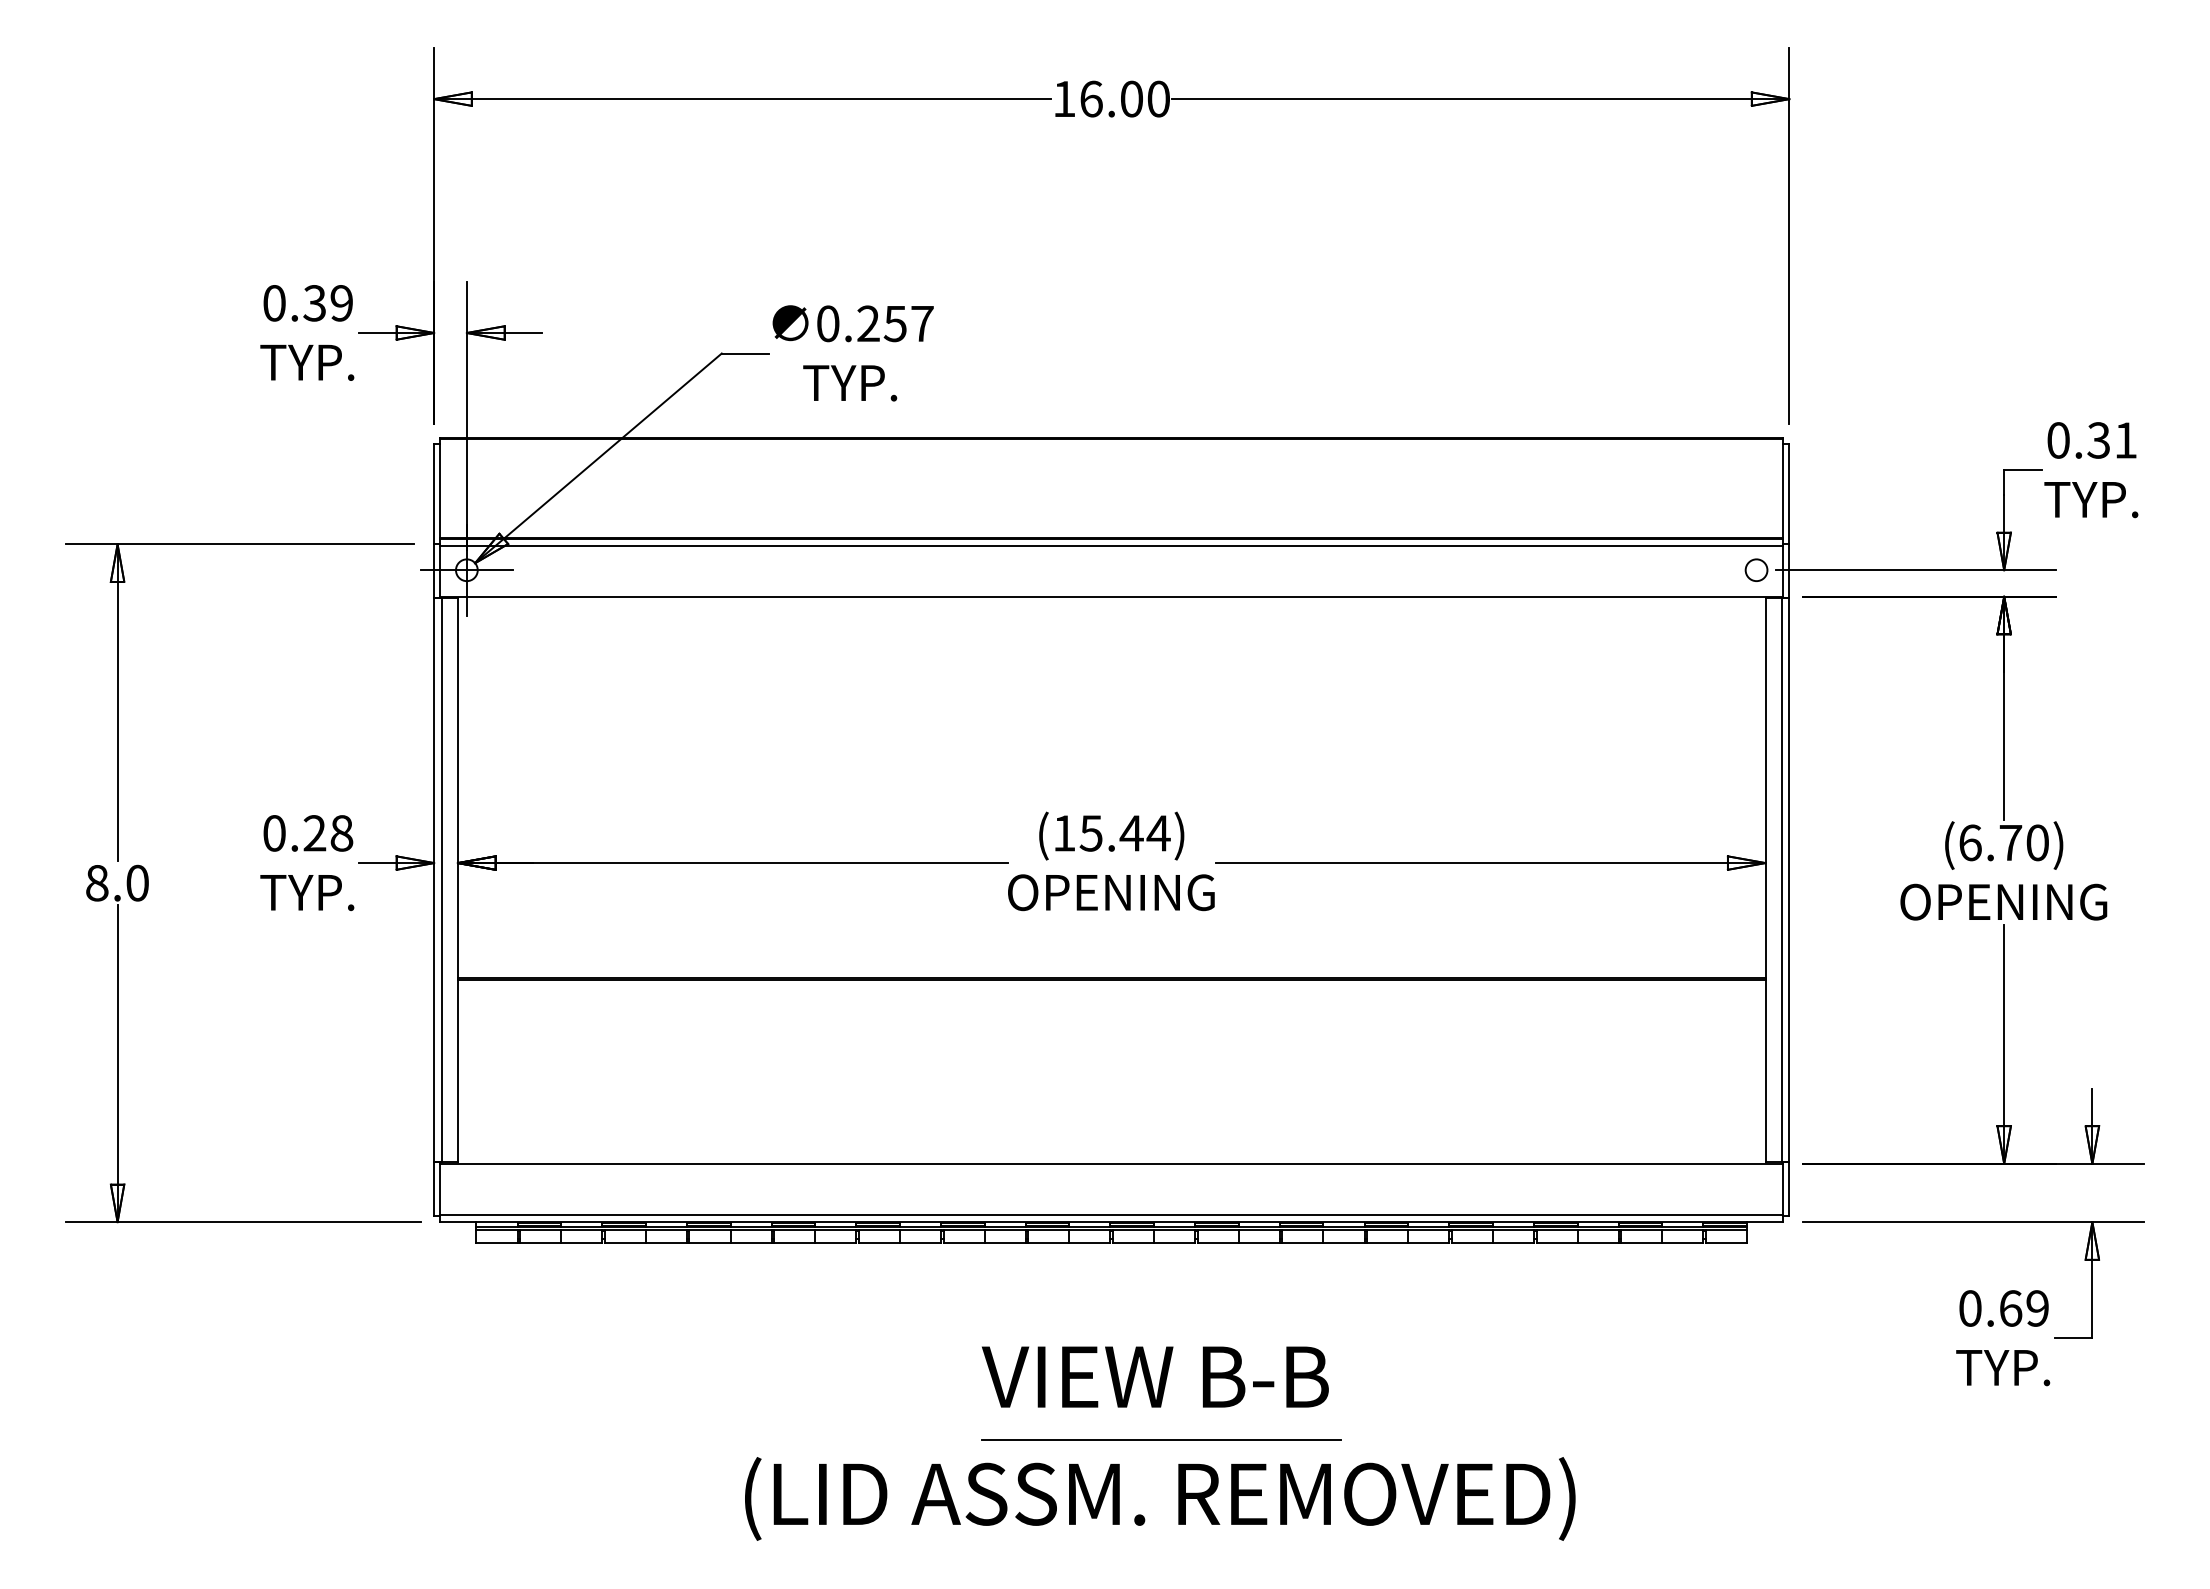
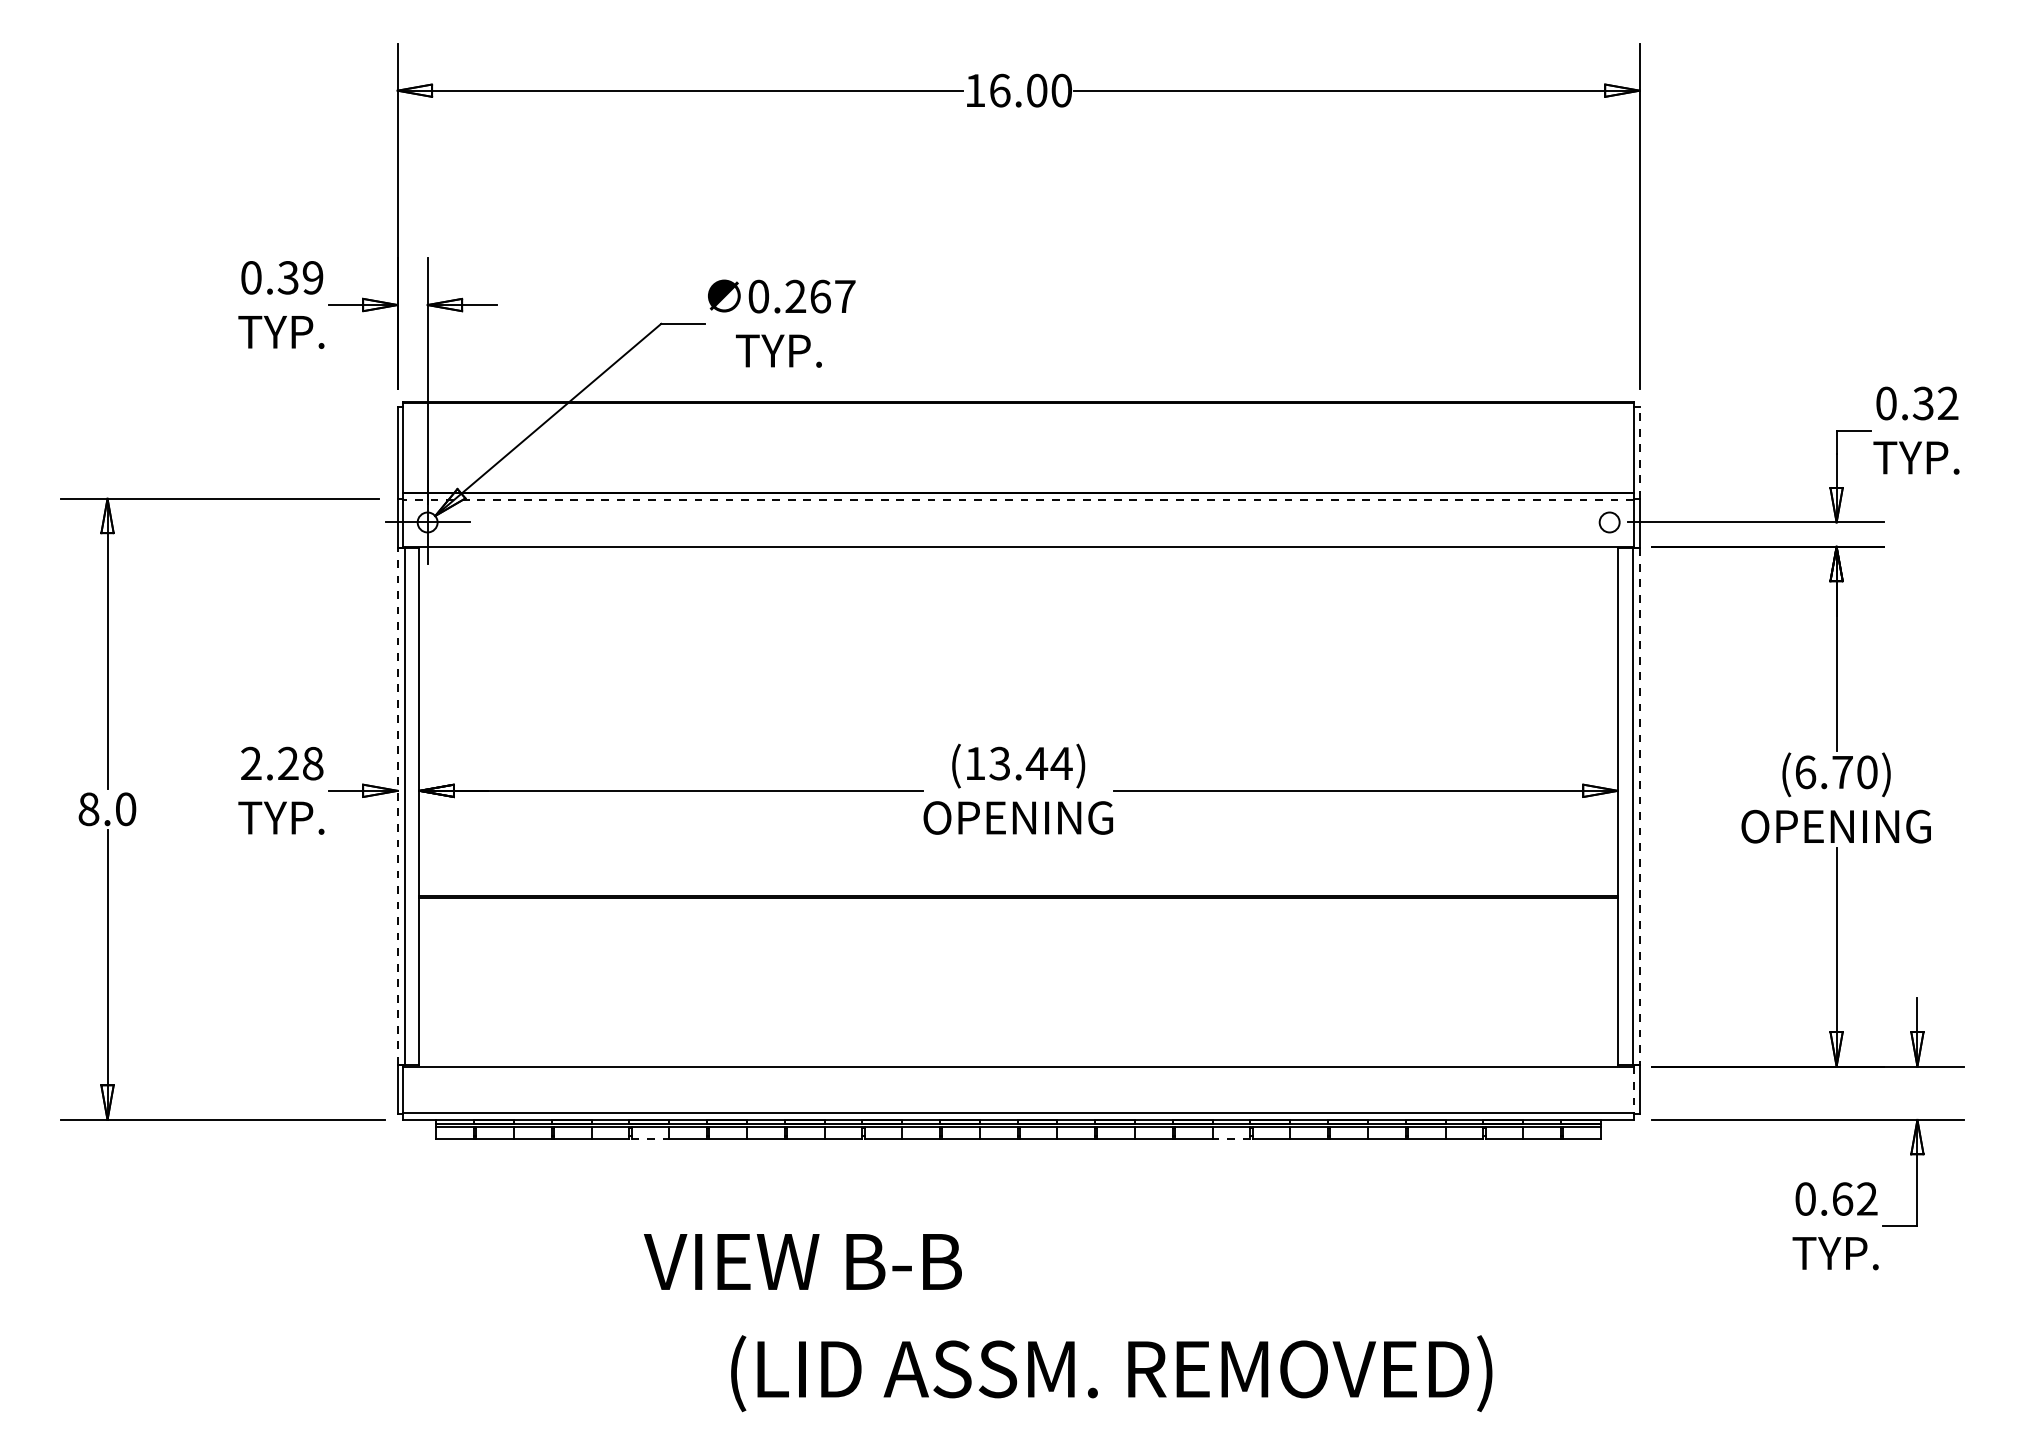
text: (894, 323) -> (819, 296), 0.257 -> 0.267
text: (2125, 440) -> (1947, 403), 0.31 -> 0.32
line: (1789, 493) -> (1639, 452), solid -> dashed
line: (1111, 546) -> (1018, 500), solid -> dashed
text: (274, 833) -> (251, 763), 0.28 -> 2.28
text: (1090, 833) -> (999, 763), (15.44) -> (13.44)
line: (434, 880) -> (397, 806), solid -> dashed
line: (1789, 880) -> (1639, 806), solid -> dashed
line: (1783, 1189) -> (1634, 1090), solid -> dashed
line: (710, 1243) -> (650, 1139), solid -> dashed
line: (1344, 1243) -> (1232, 1139), solid -> dashed
text: (2037, 1308) -> (1867, 1199), 0.69 -> 0.62
text: (1155, 1376) -> (803, 1261), moved
line: (1161, 1440) -> (1064, 1320), removed
text: (1160, 1498) -> (1111, 1373), moved

